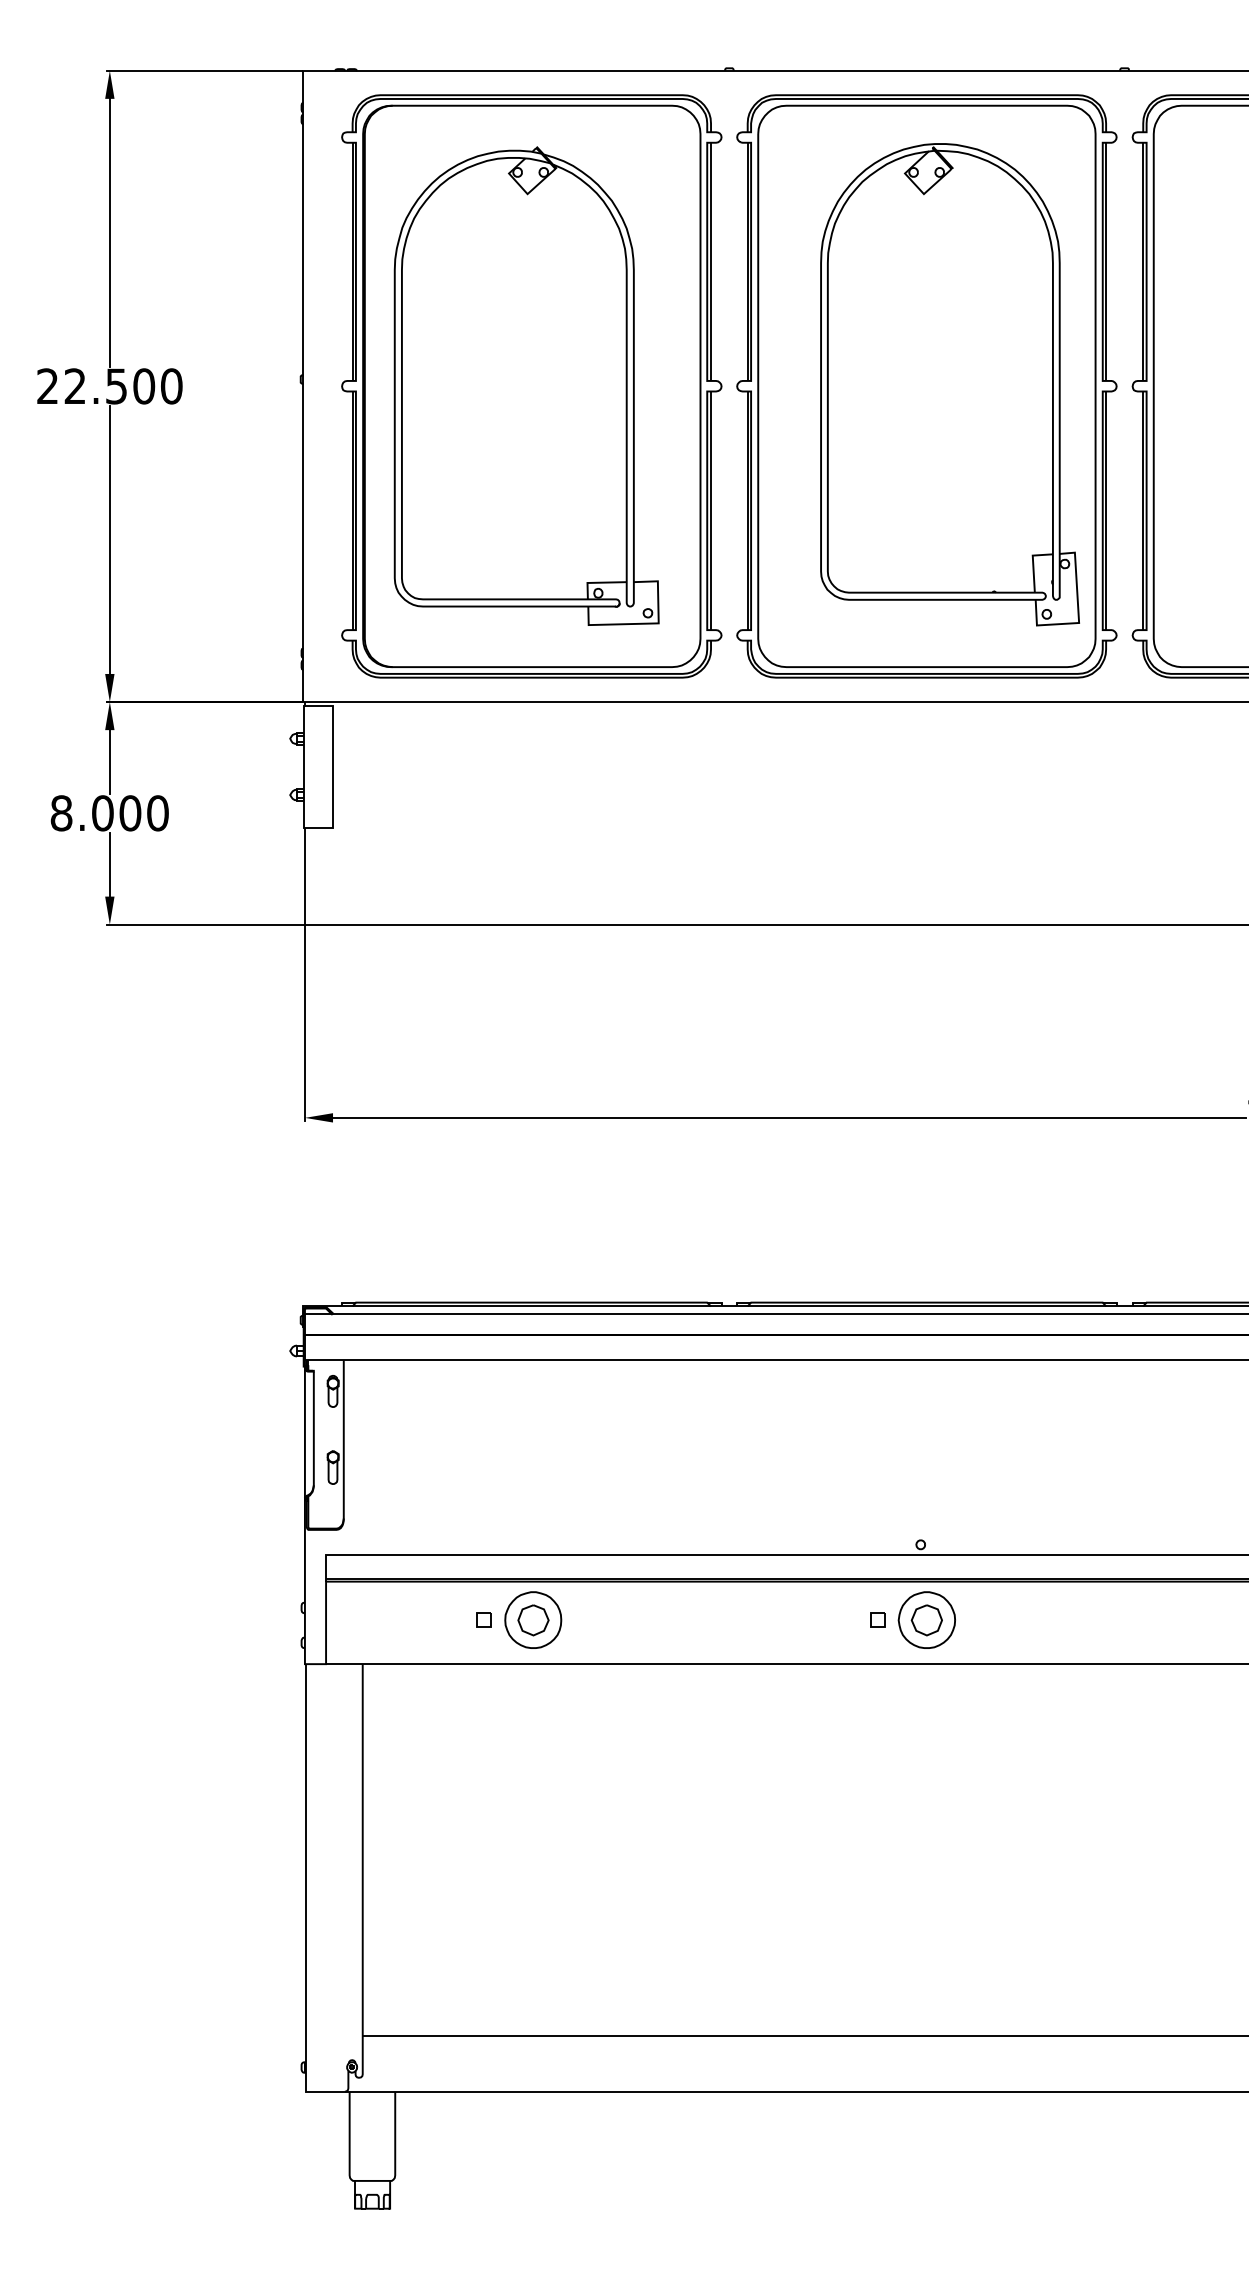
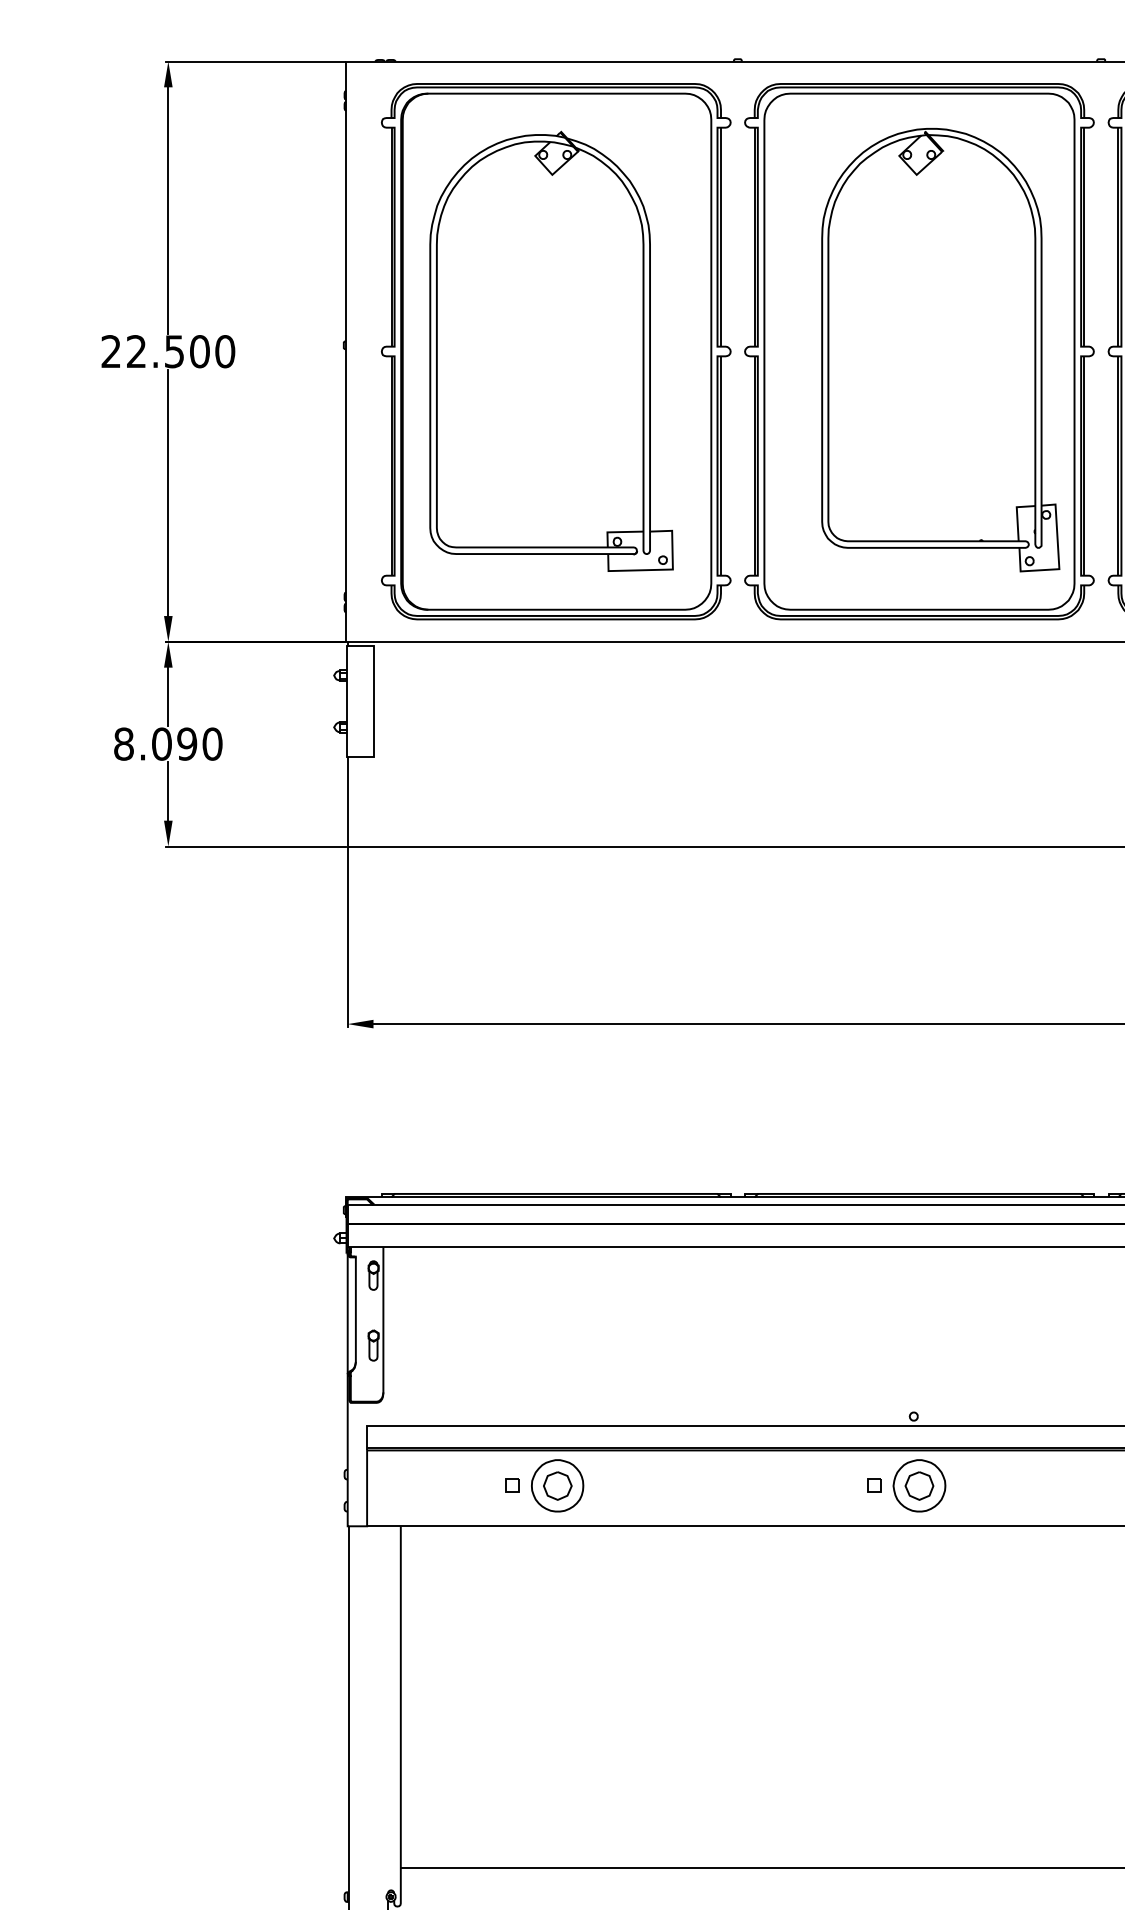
text: (130, 813) -> (187, 744), 8.000 -> 8.090

